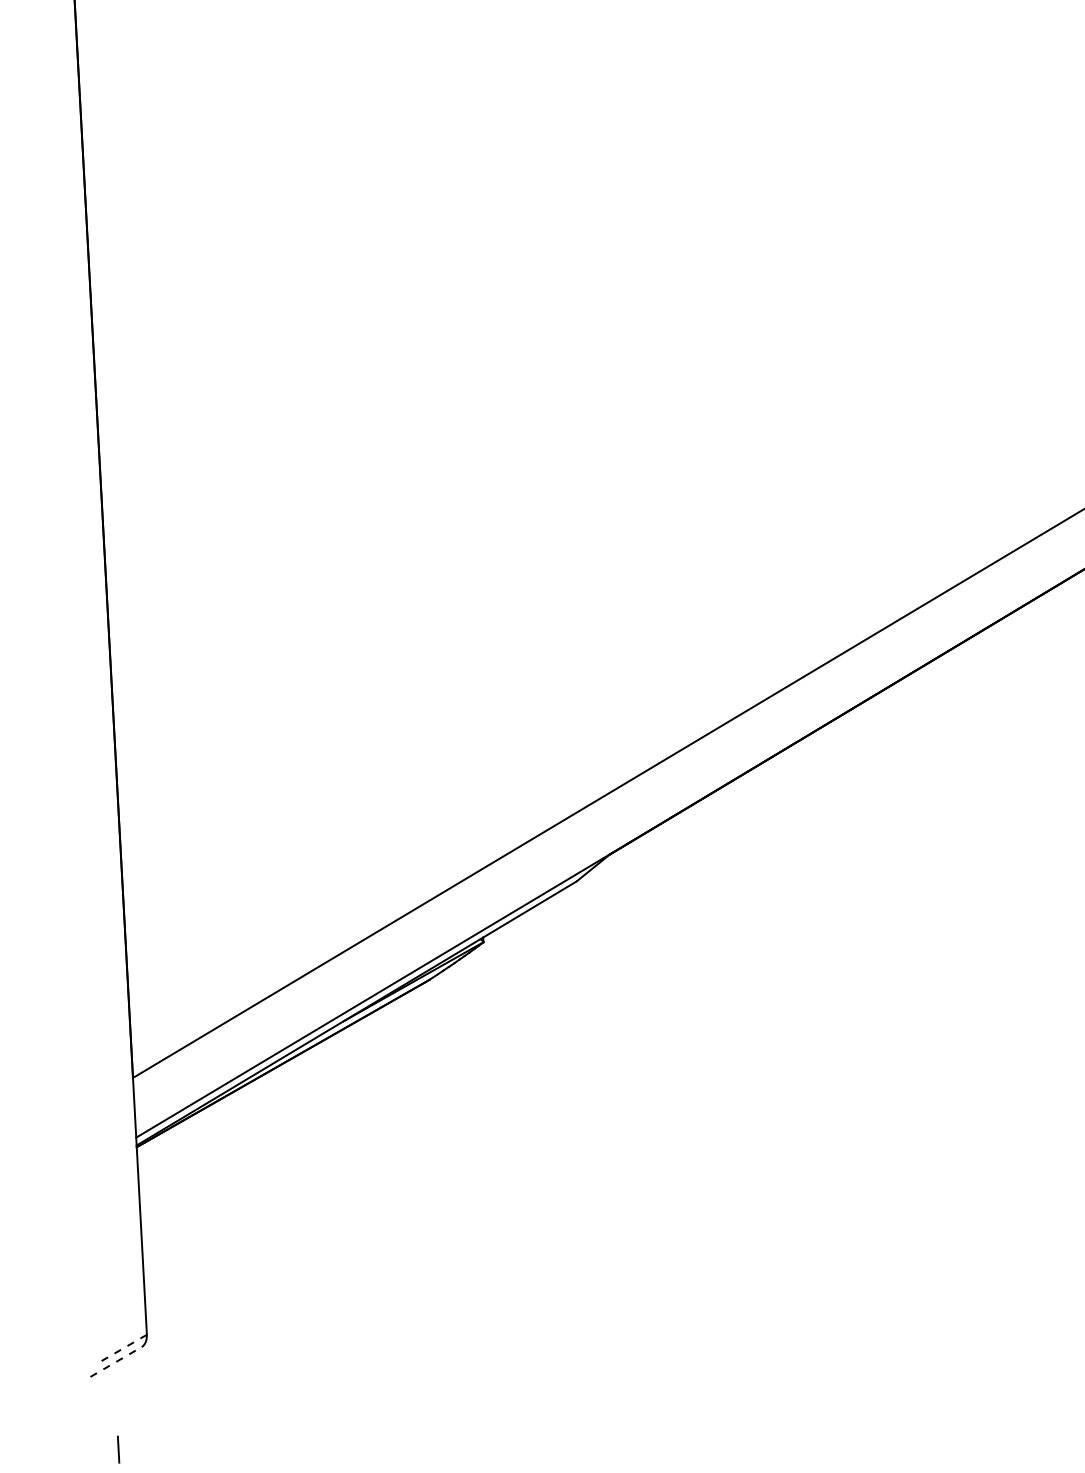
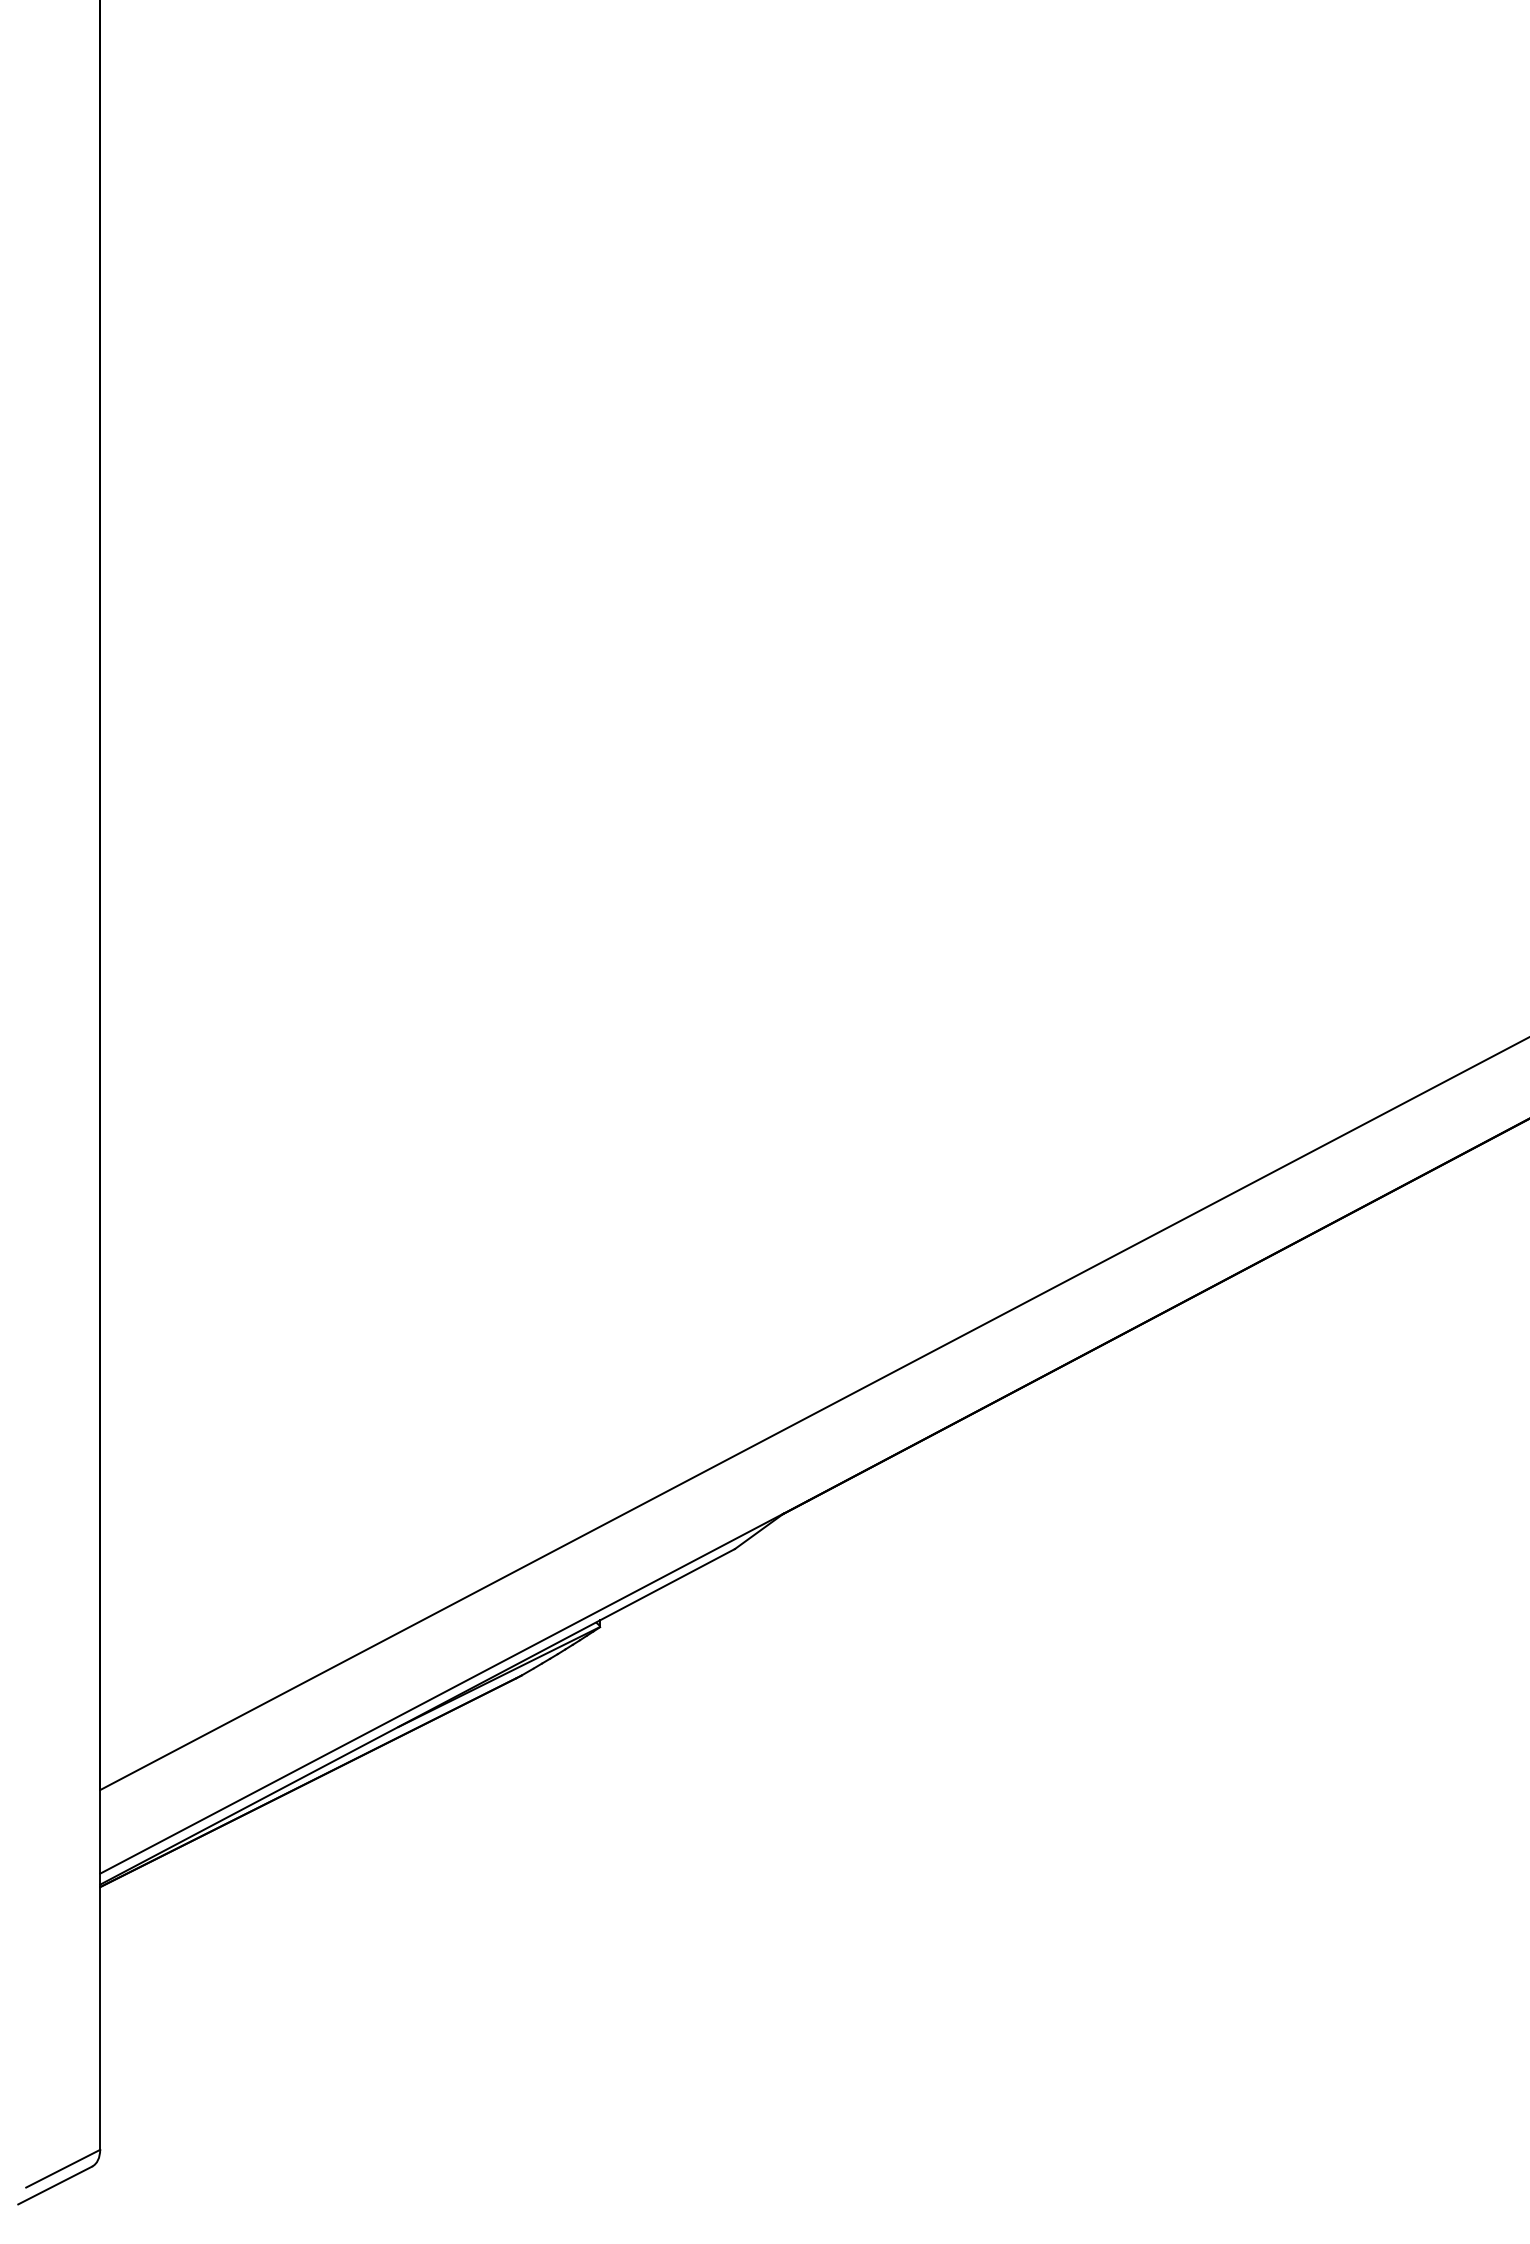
line: (121, 1349) -> (63, 2168), dashed -> solid
line: (116, 1361) -> (55, 2185), dashed -> solid

